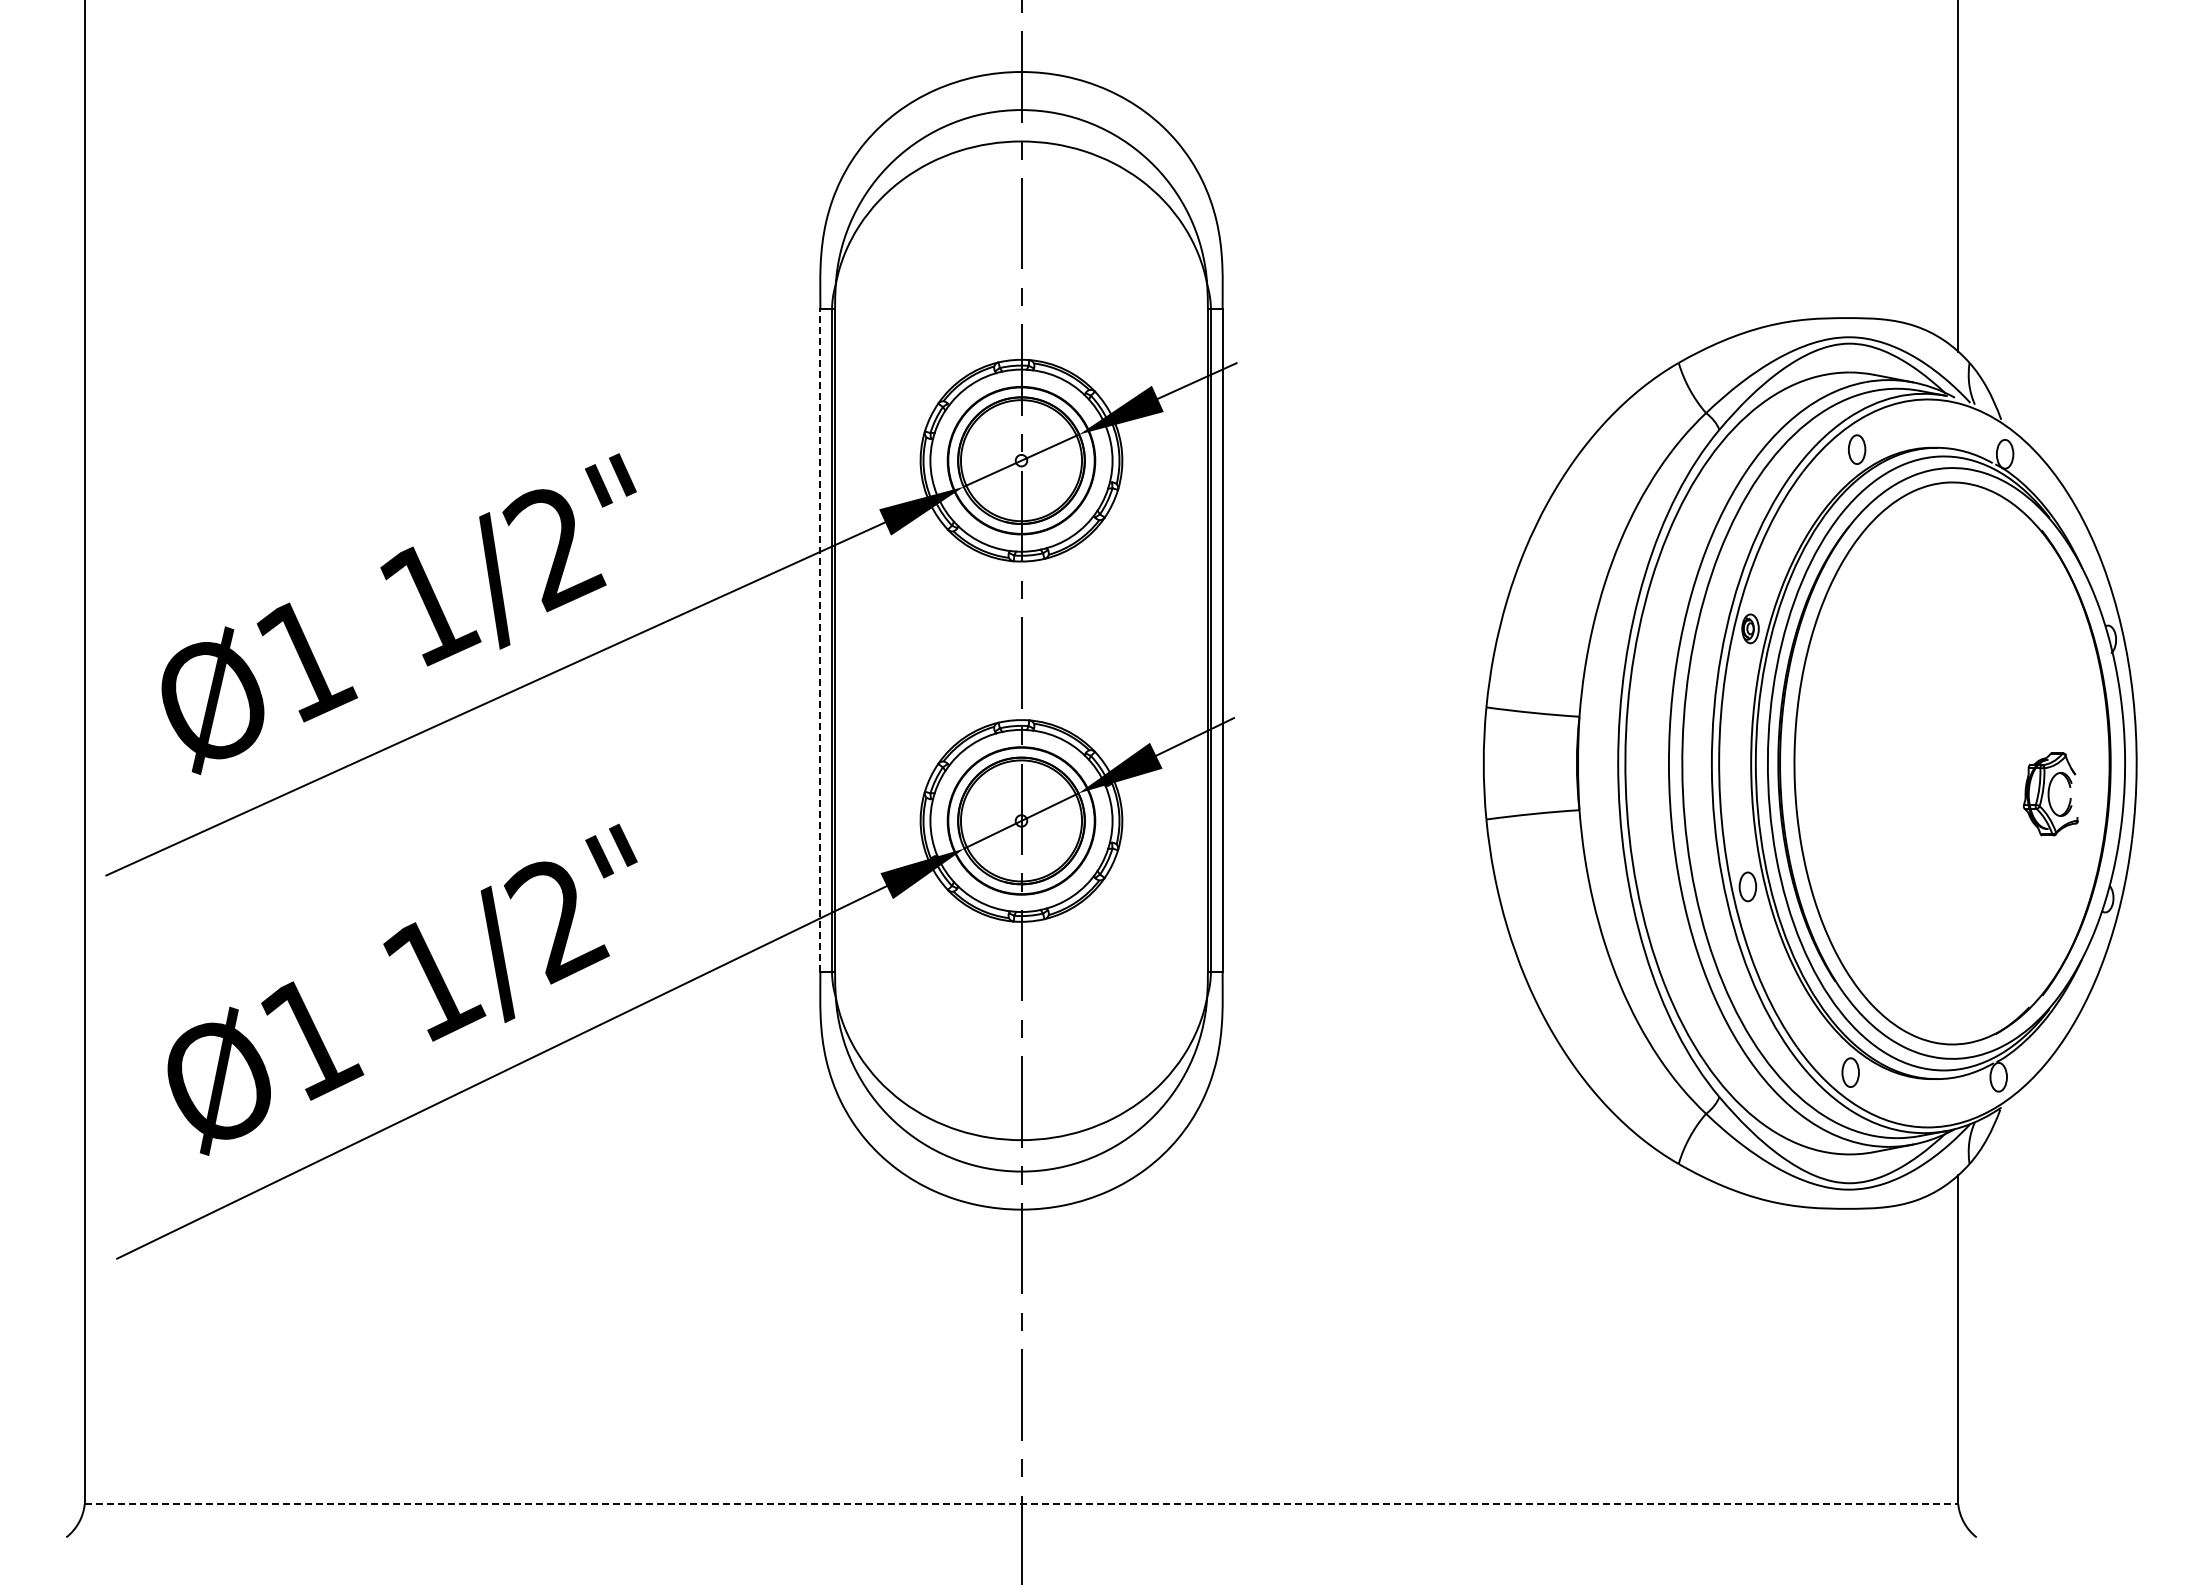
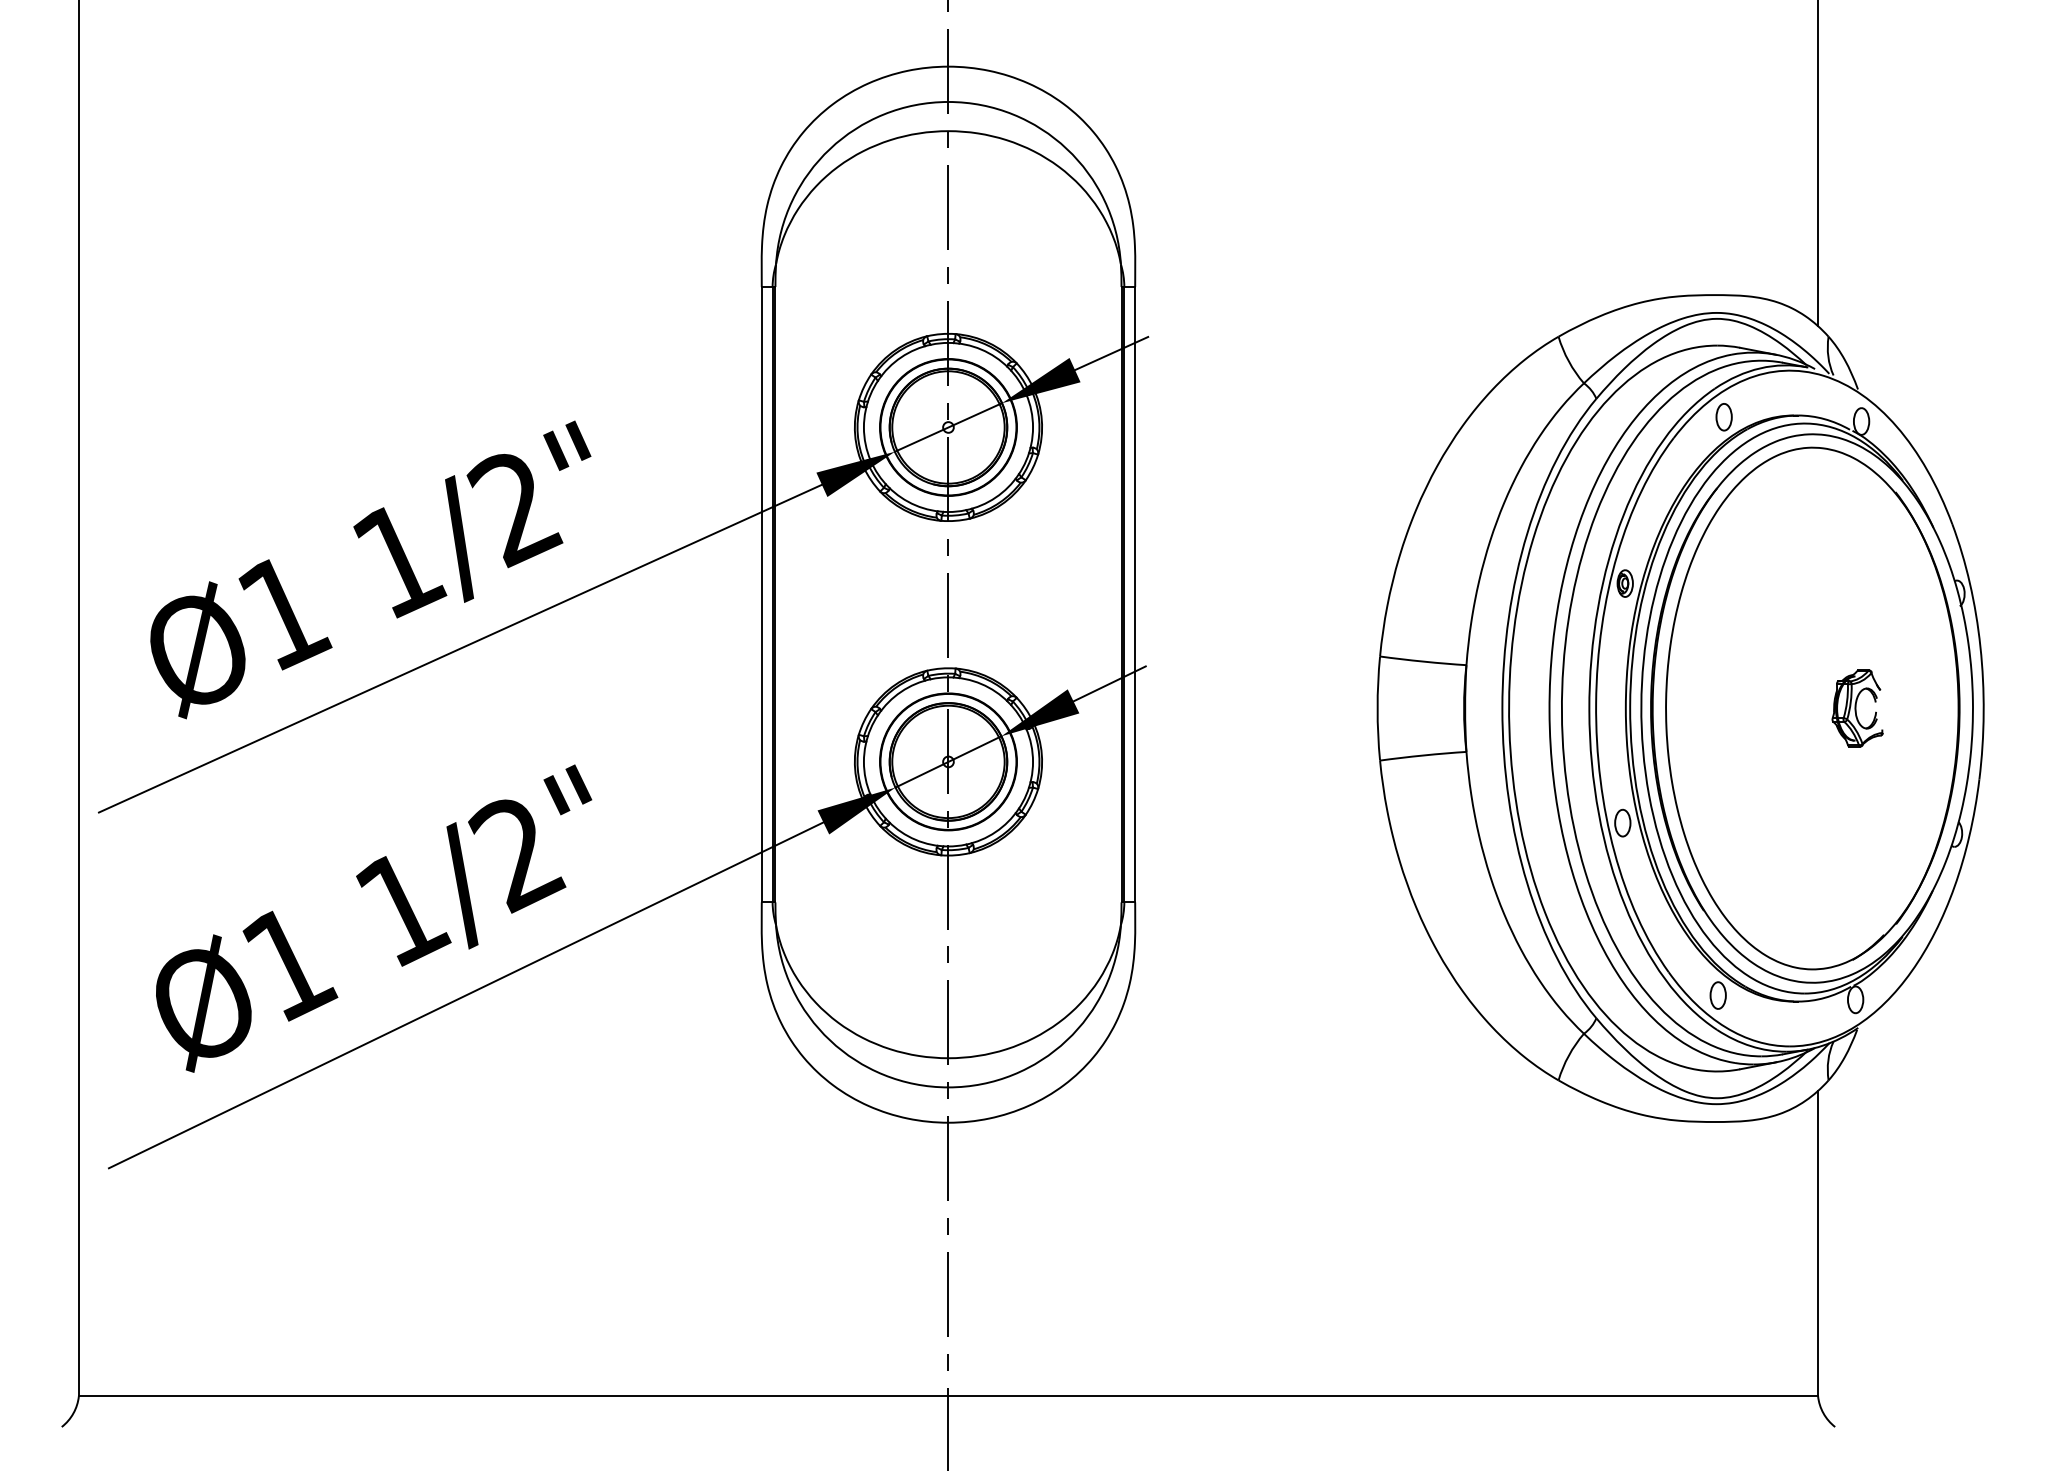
line: (820, 640) -> (761, 594), dashed -> solid
part: (2050, 794) -> (1857, 708), moved
line: (1021, 1504) -> (948, 1396), dashed -> solid

